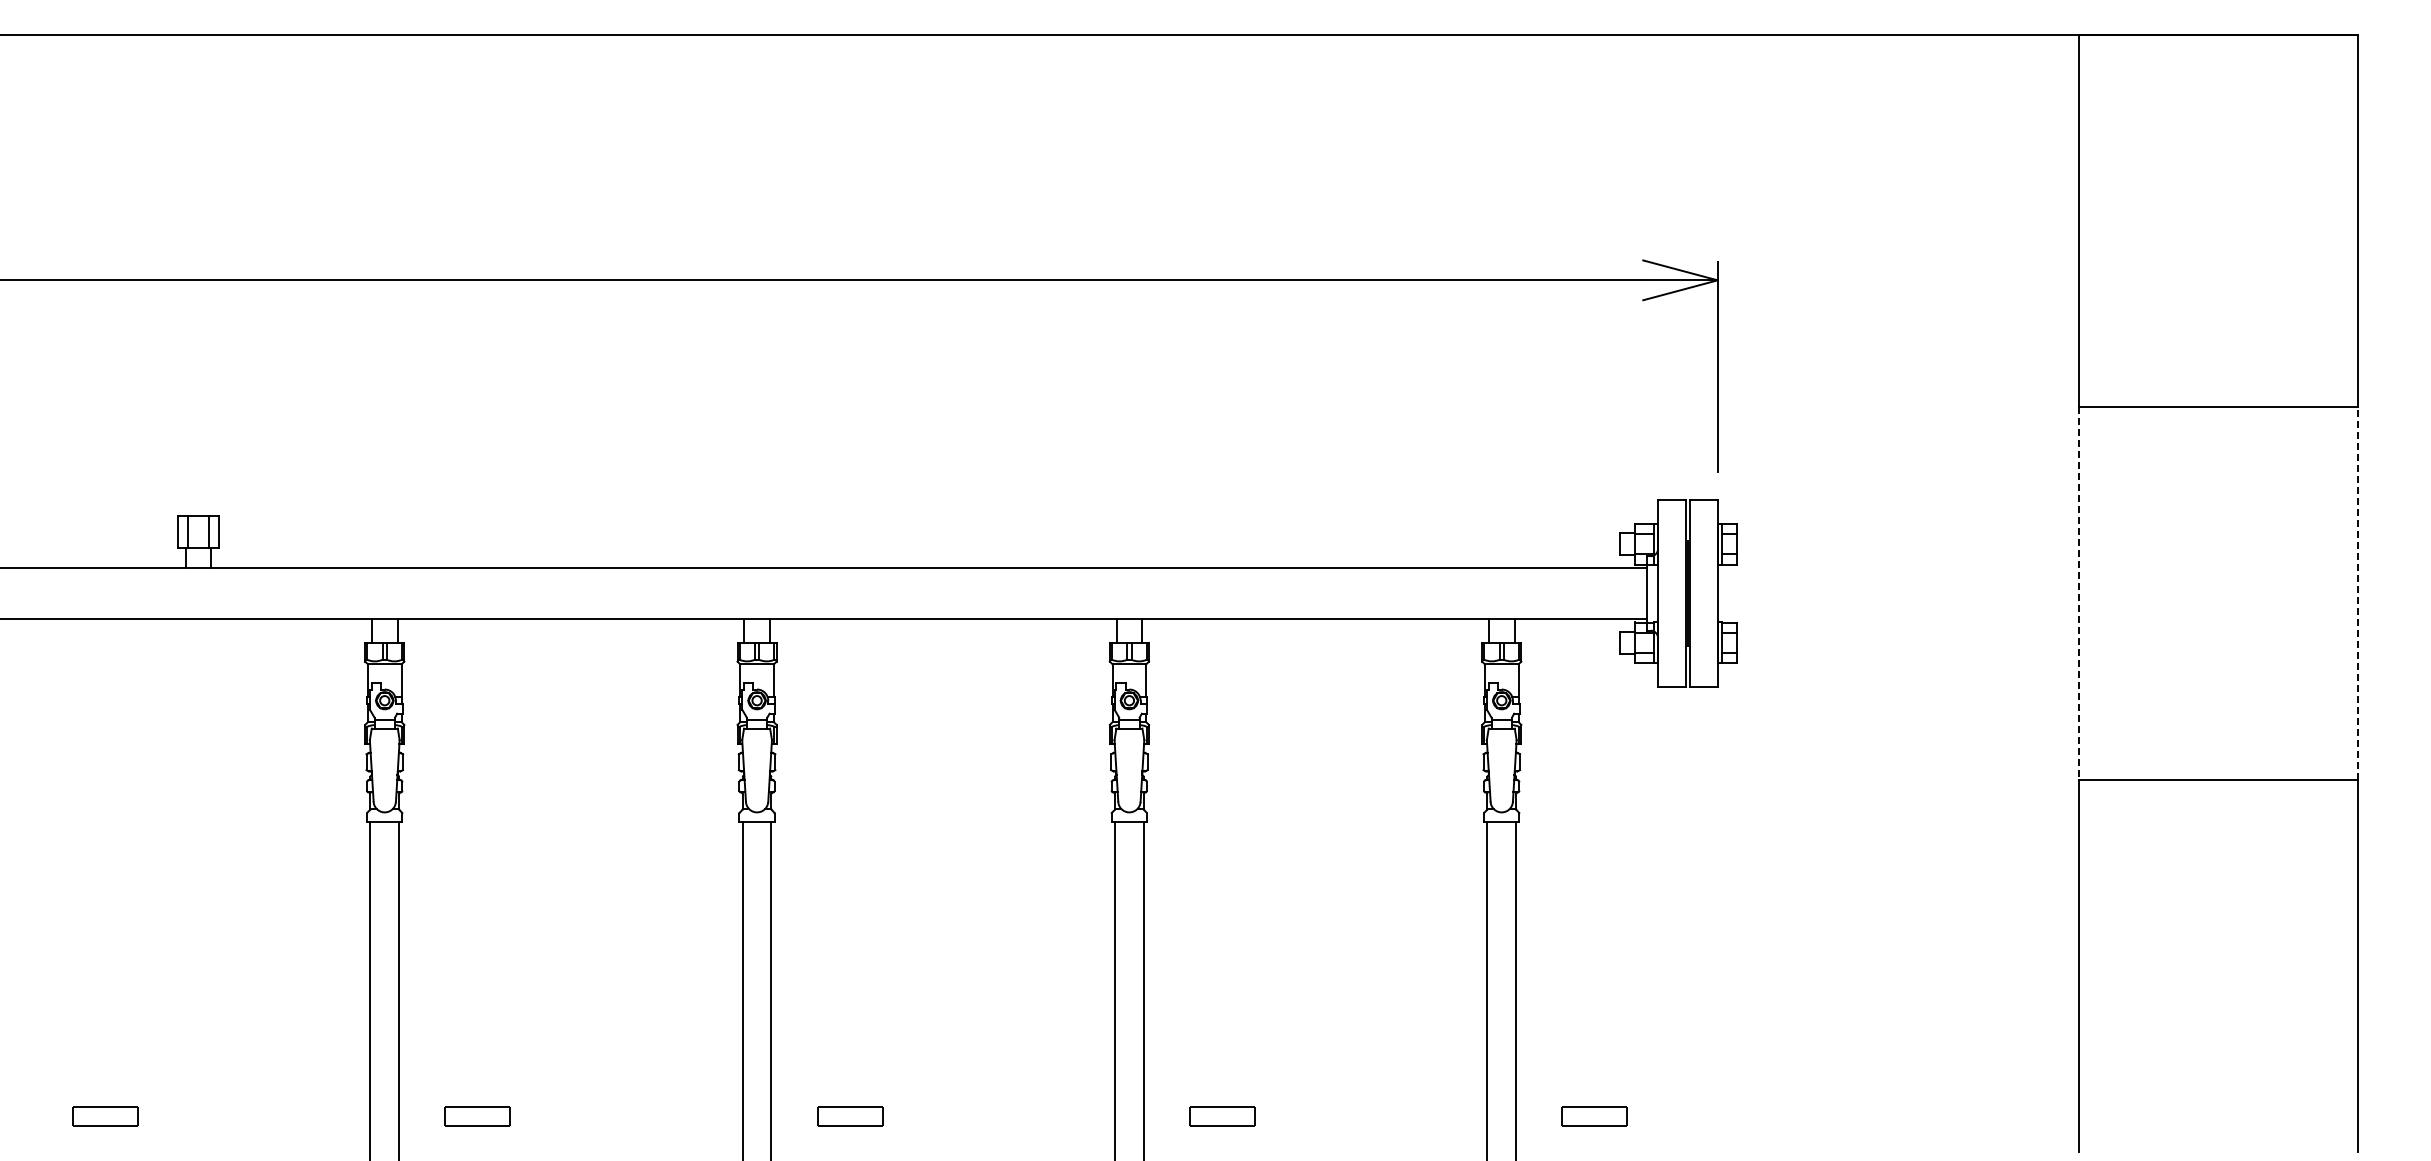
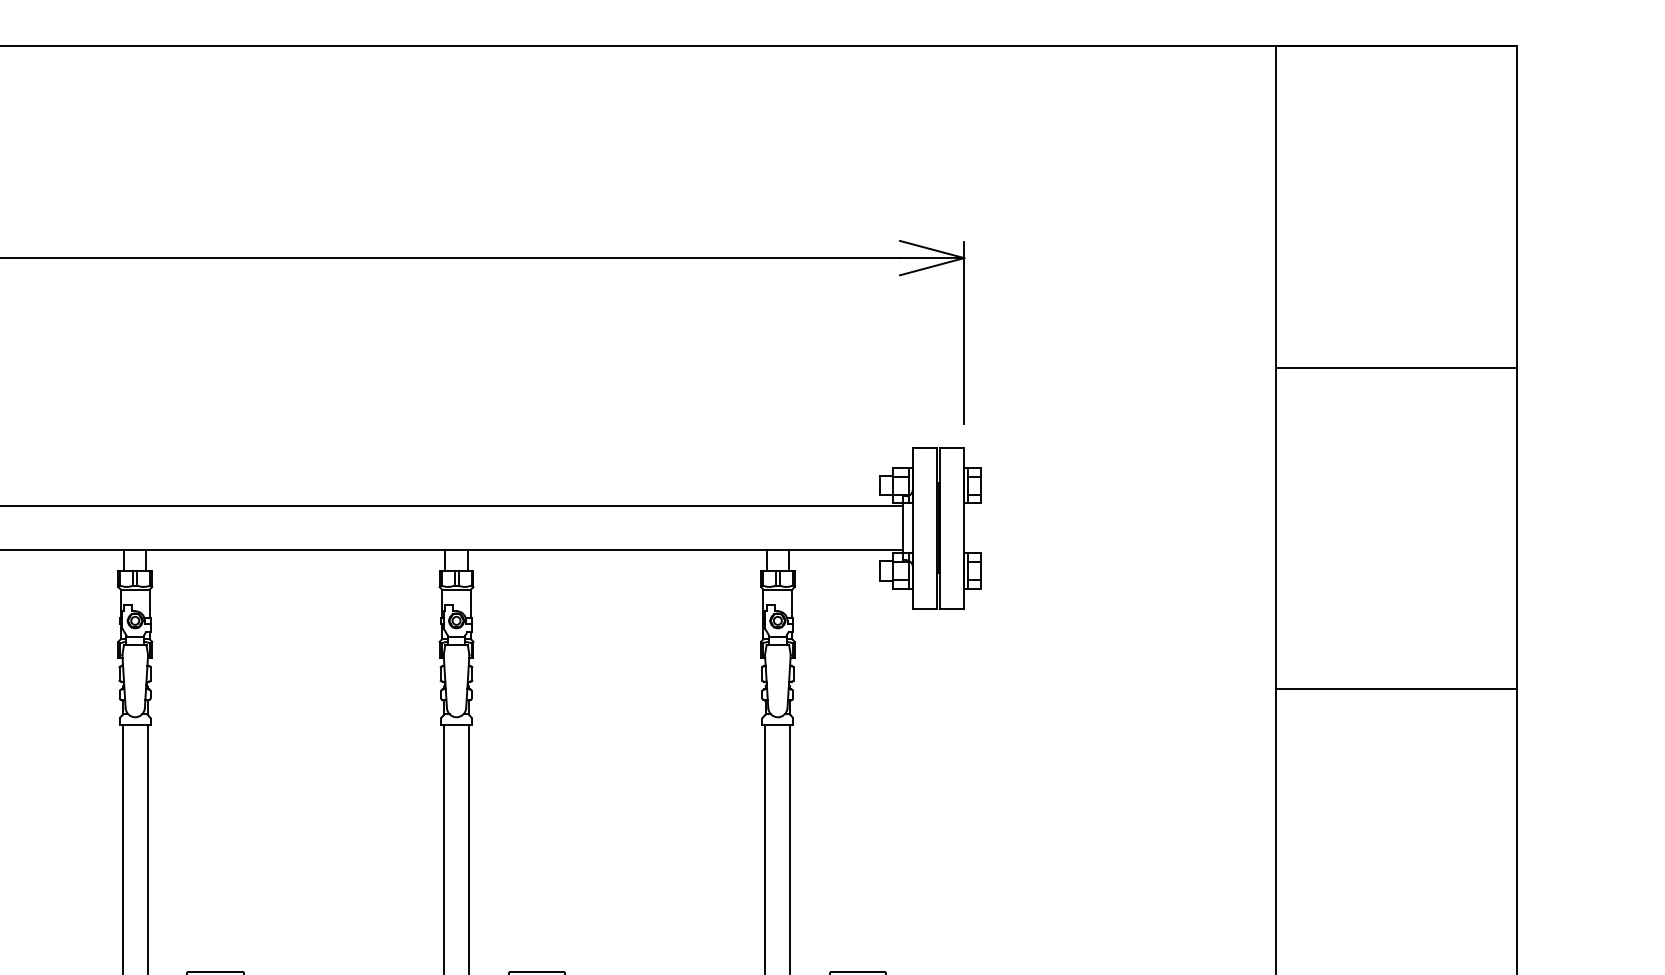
line: (2358, 592) -> (1517, 527), dashed -> solid
line: (2078, 593) -> (1275, 528), dashed -> solid

